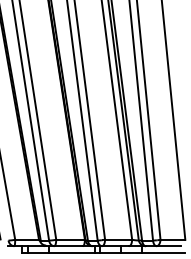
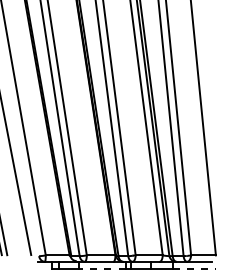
line: (71, 252) -> (102, 268), solid -> dashed
line: (163, 252) -> (194, 268), solid -> dashed

